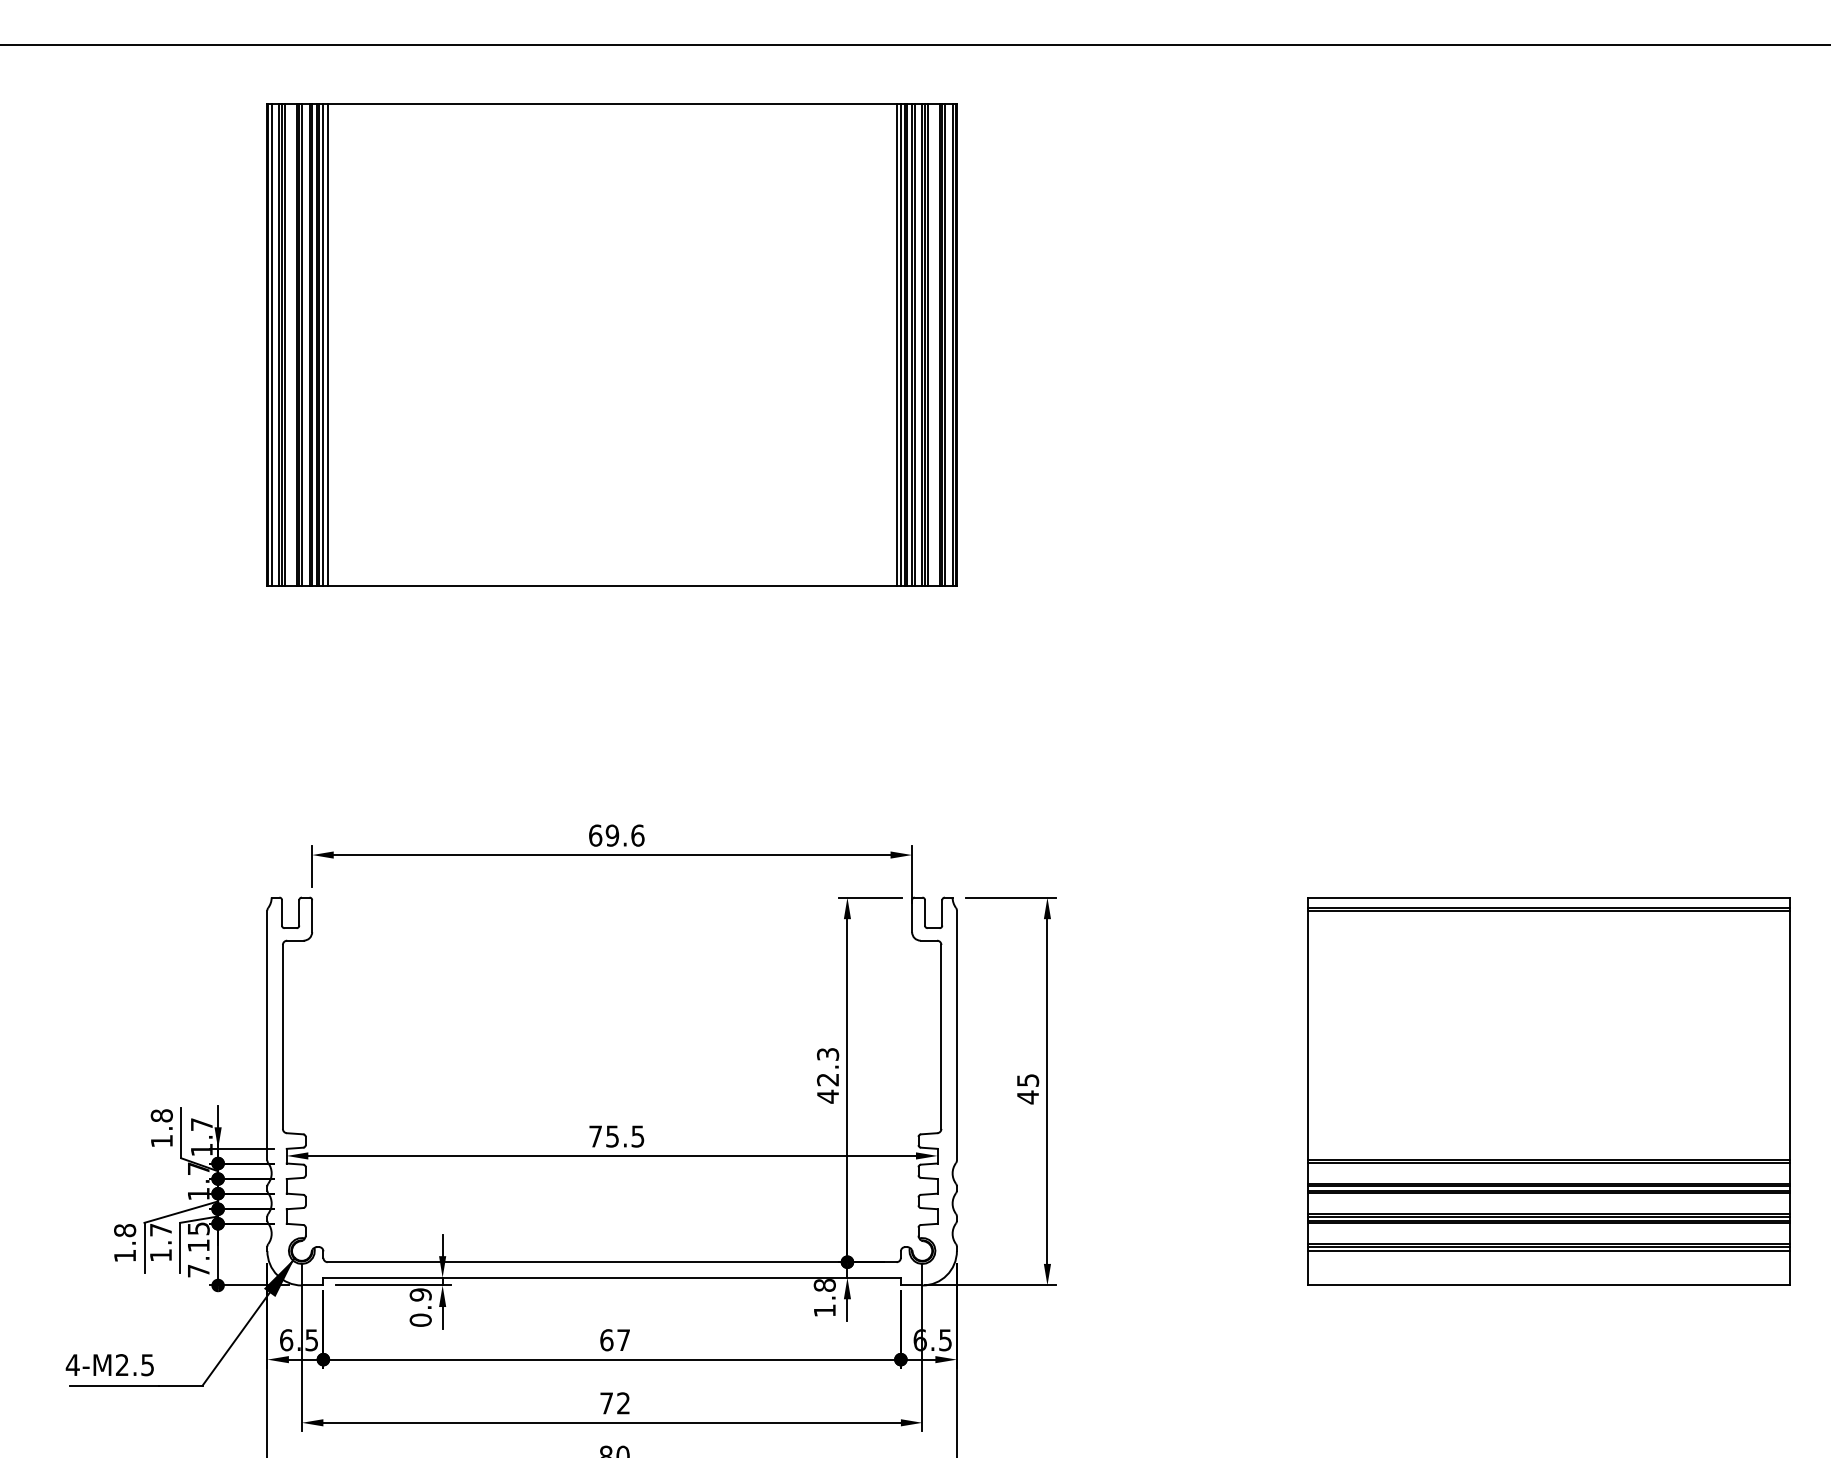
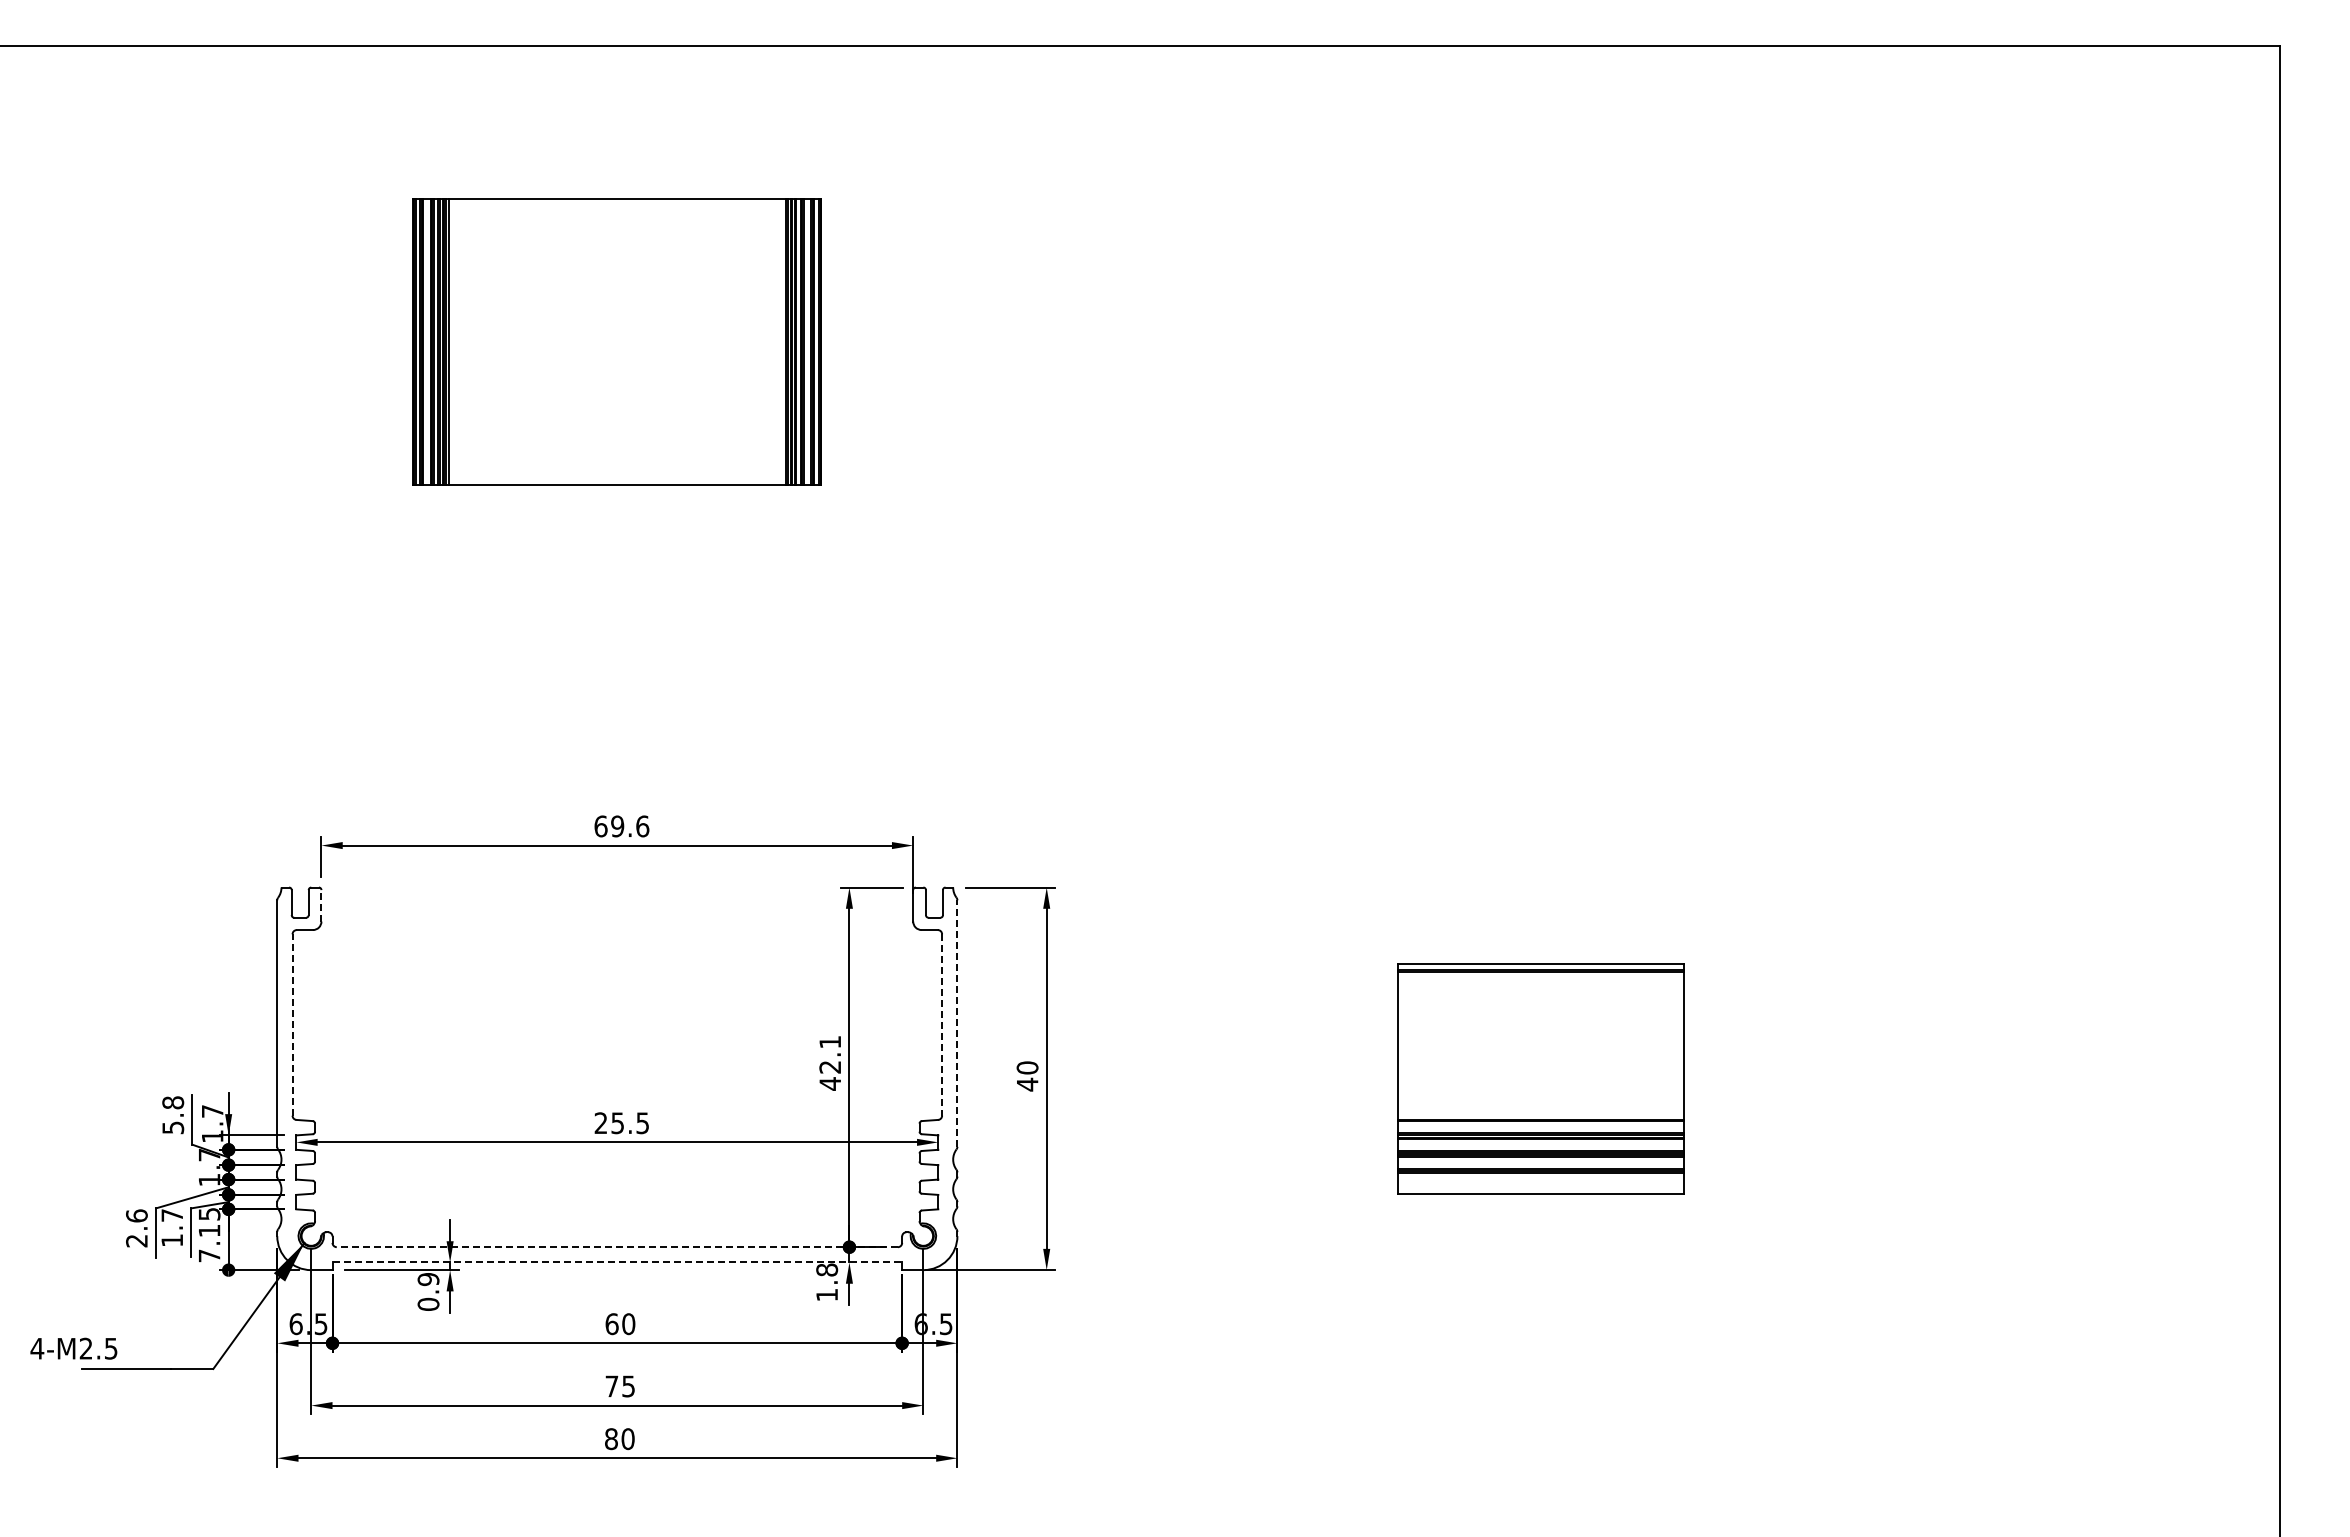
part: (611, 344) -> (616, 341), size x0.6
line: (312, 915) -> (321, 905), solid -> dashed
line: (957, 1035) -> (957, 1023), solid -> dashed
line: (282, 1037) -> (292, 1025), solid -> dashed
line: (941, 1037) -> (942, 1025), solid -> dashed
text: (828, 1054) -> (830, 1042), 42.3 -> 42.1
text: (1027, 1080) -> (1027, 1067), 45 -> 40
part: (1548, 1091) -> (1540, 1078), size x0.6
text: (595, 1135) -> (600, 1122), 75.5 -> 25.5
text: (162, 1140) -> (173, 1127), 1.8 -> 5.8
text: (124, 1243) -> (136, 1228), 1.8 -> 2.6
line: (612, 1262) -> (617, 1247), solid -> dashed
line: (612, 1277) -> (617, 1262), solid -> dashed
text: (623, 1340) -> (628, 1324), 67 -> 60
text: (109, 1364) -> (73, 1348), moved
text: (623, 1403) -> (628, 1386), 72 -> 75

